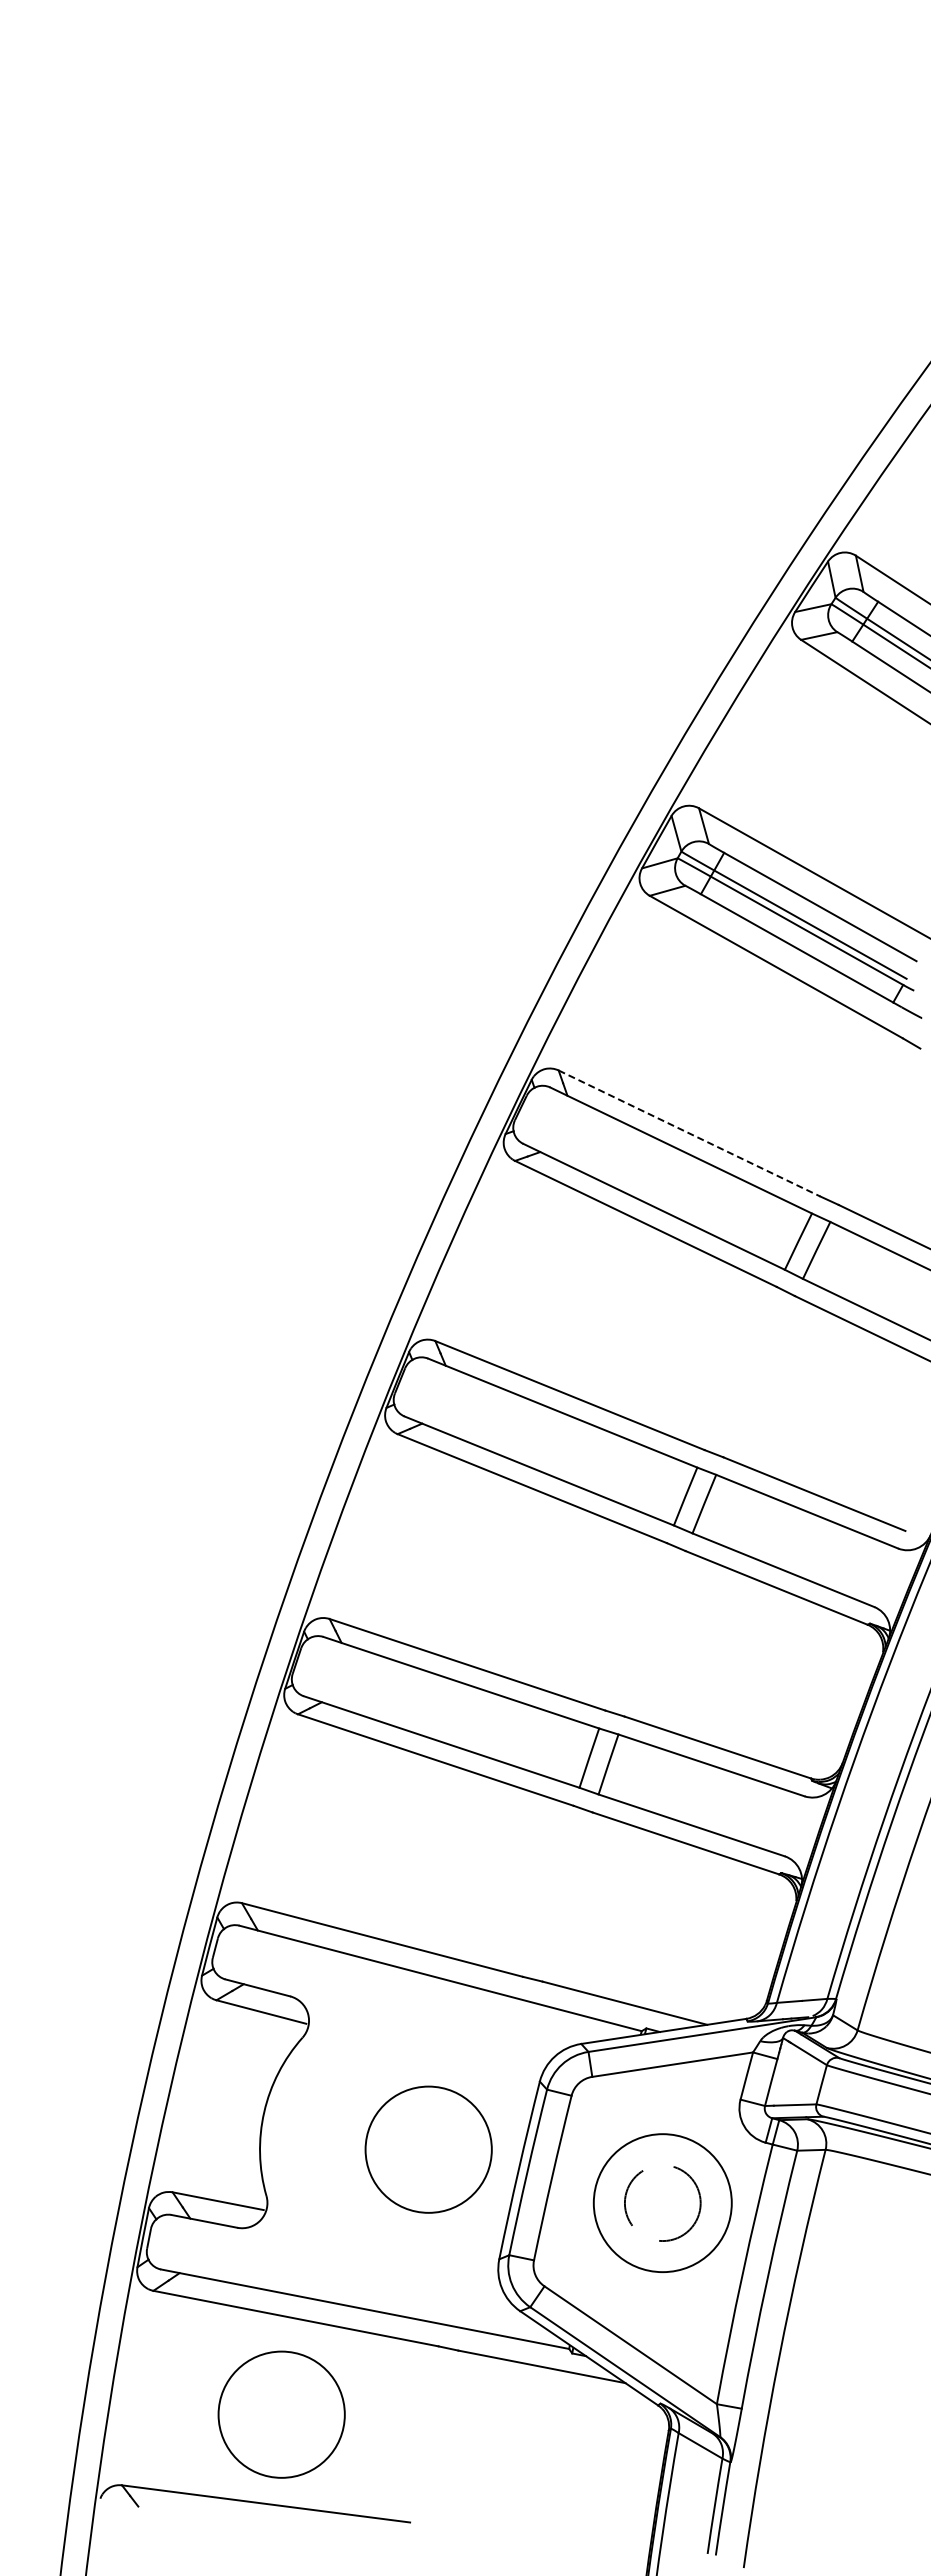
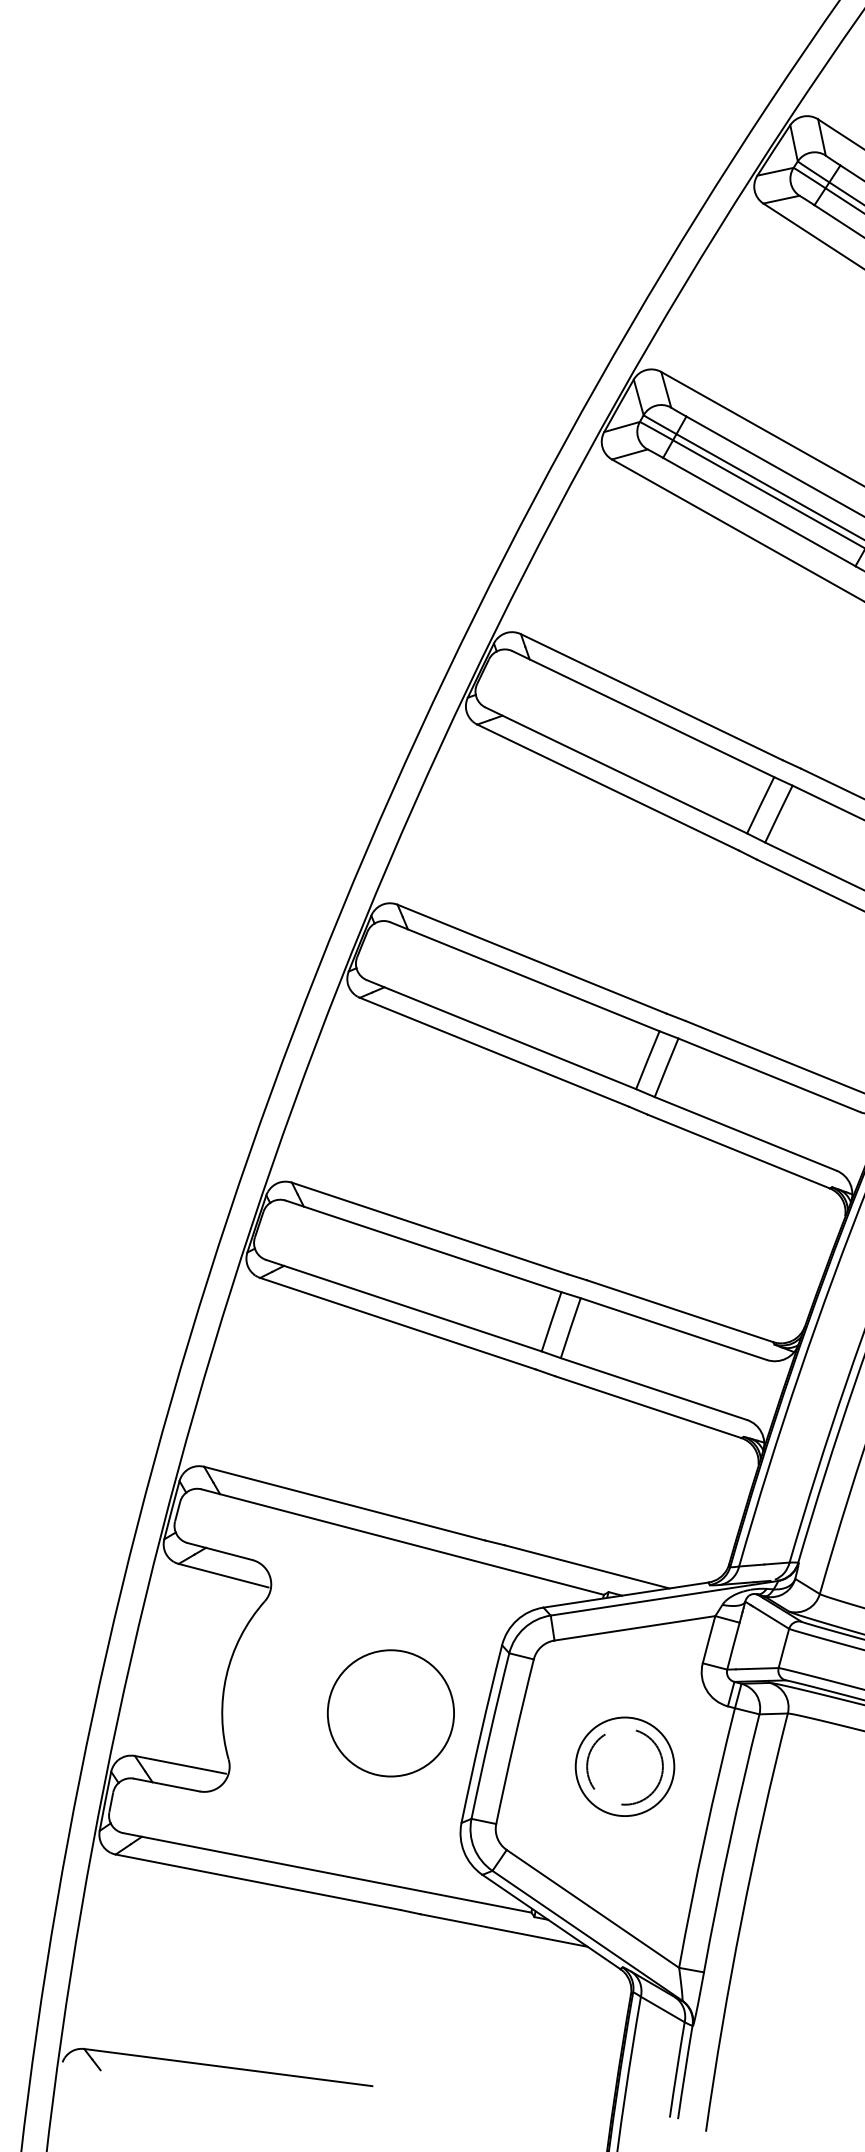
line: (689, 1133) -> (651, 697), dashed -> solid
circle: (662, 2202) -> (624, 1766), size x0.71
circle: (281, 2414) -> (243, 1978), removed

